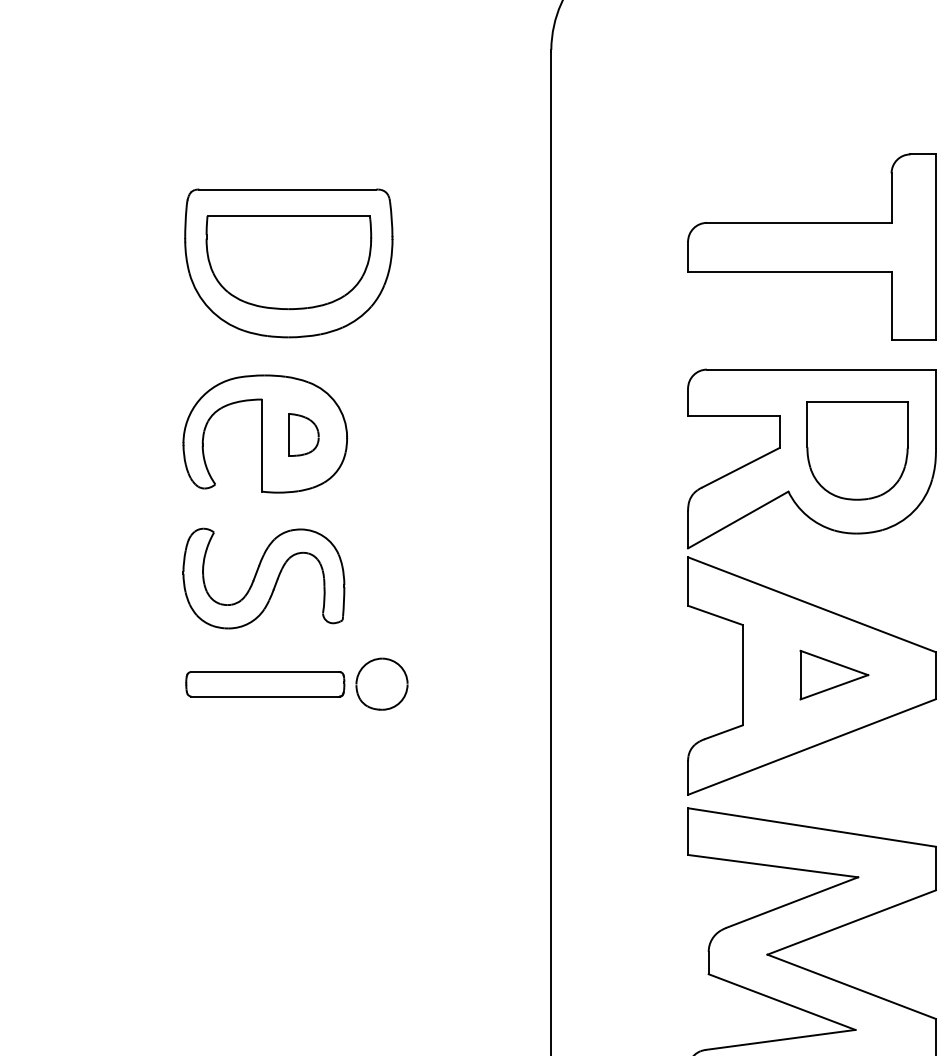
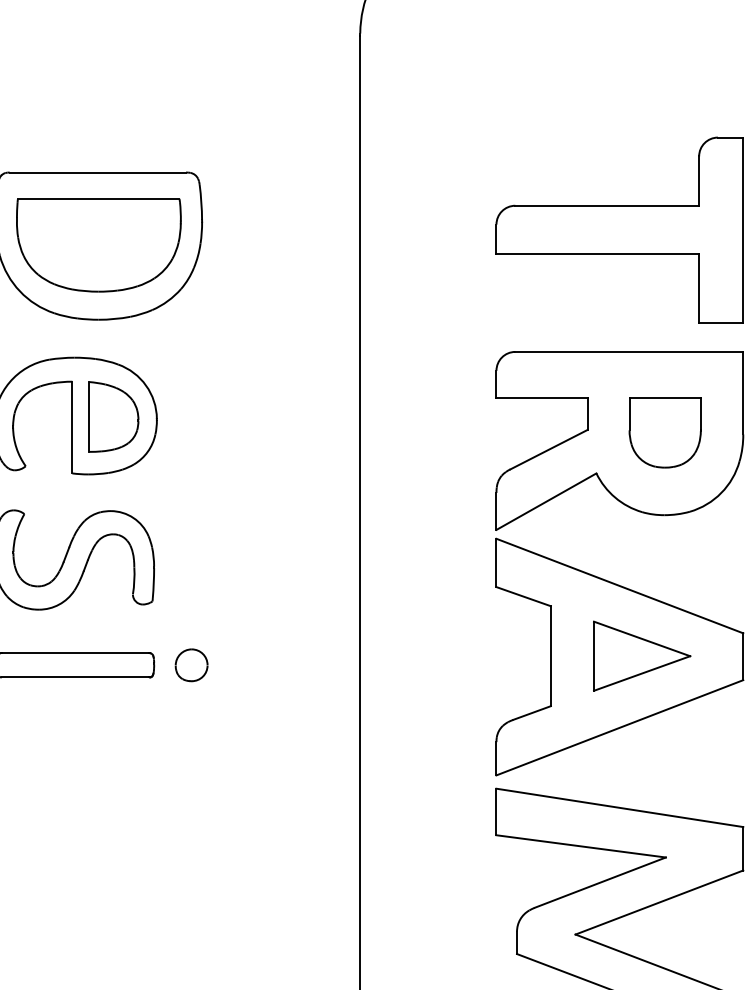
part: (303, 434) -> (113, 416), size x1.67
part: (857, 450) -> (665, 432), size x0.71
part: (834, 674) -> (642, 655), size x1.43
part: (381, 684) -> (191, 665), size x0.62

